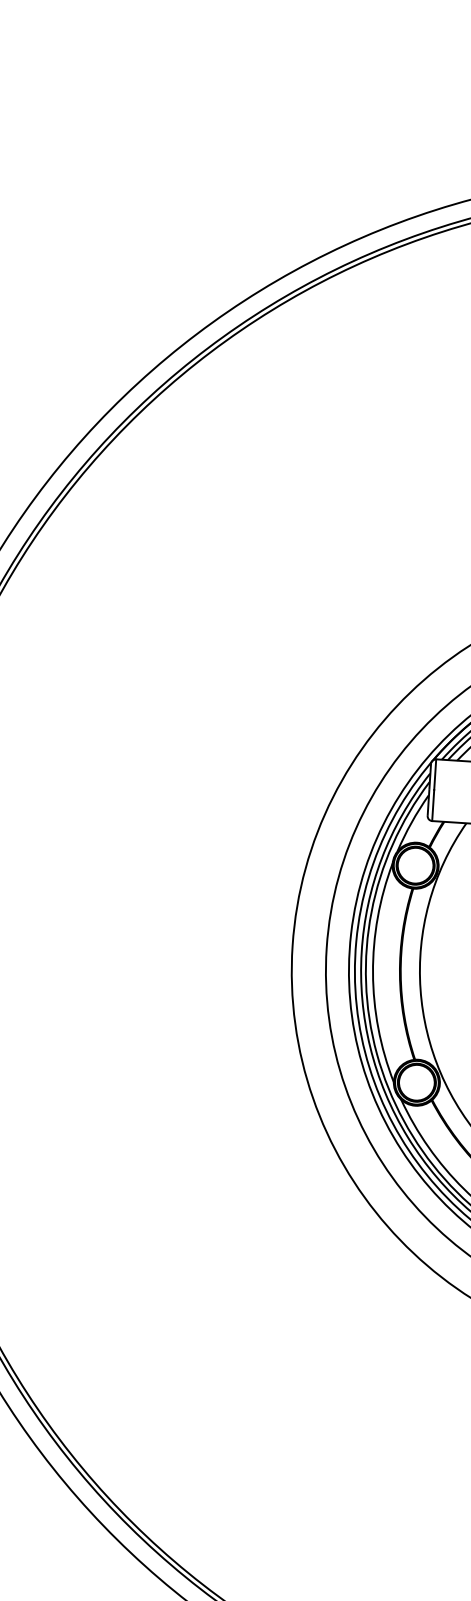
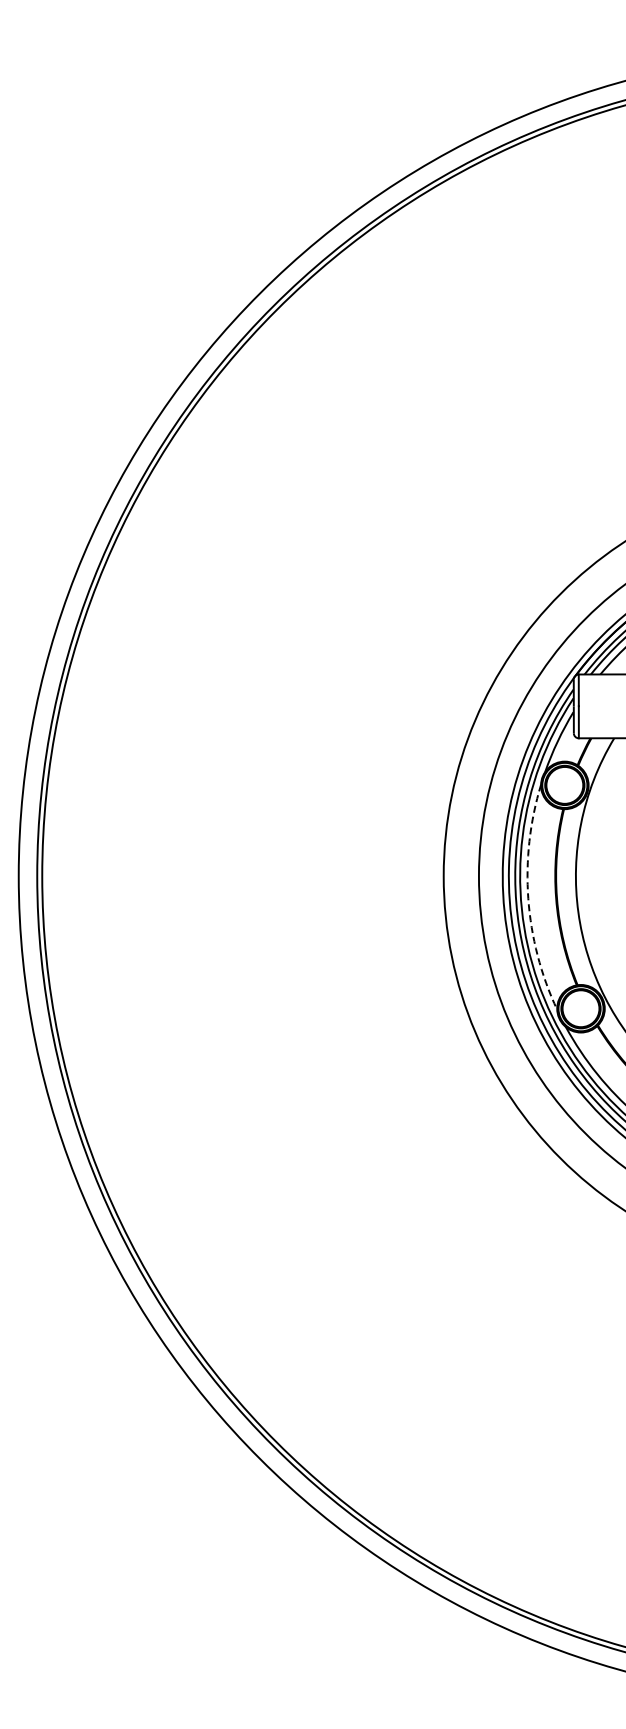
arc: (373, 972) -> (528, 898), solid -> dashed

